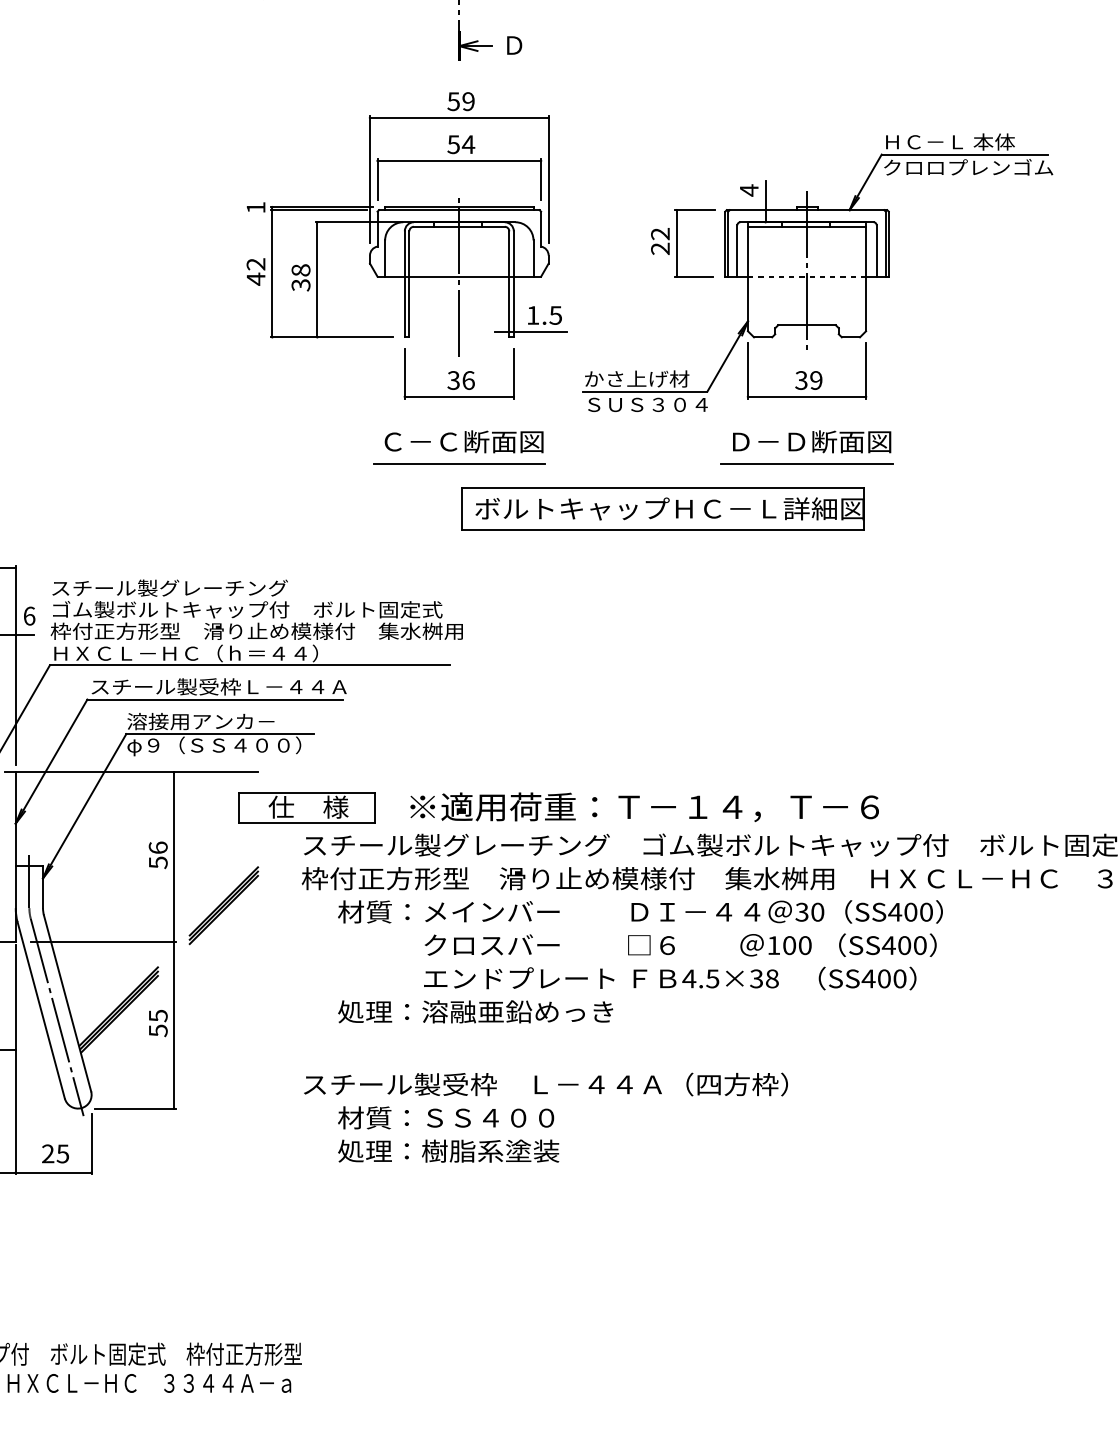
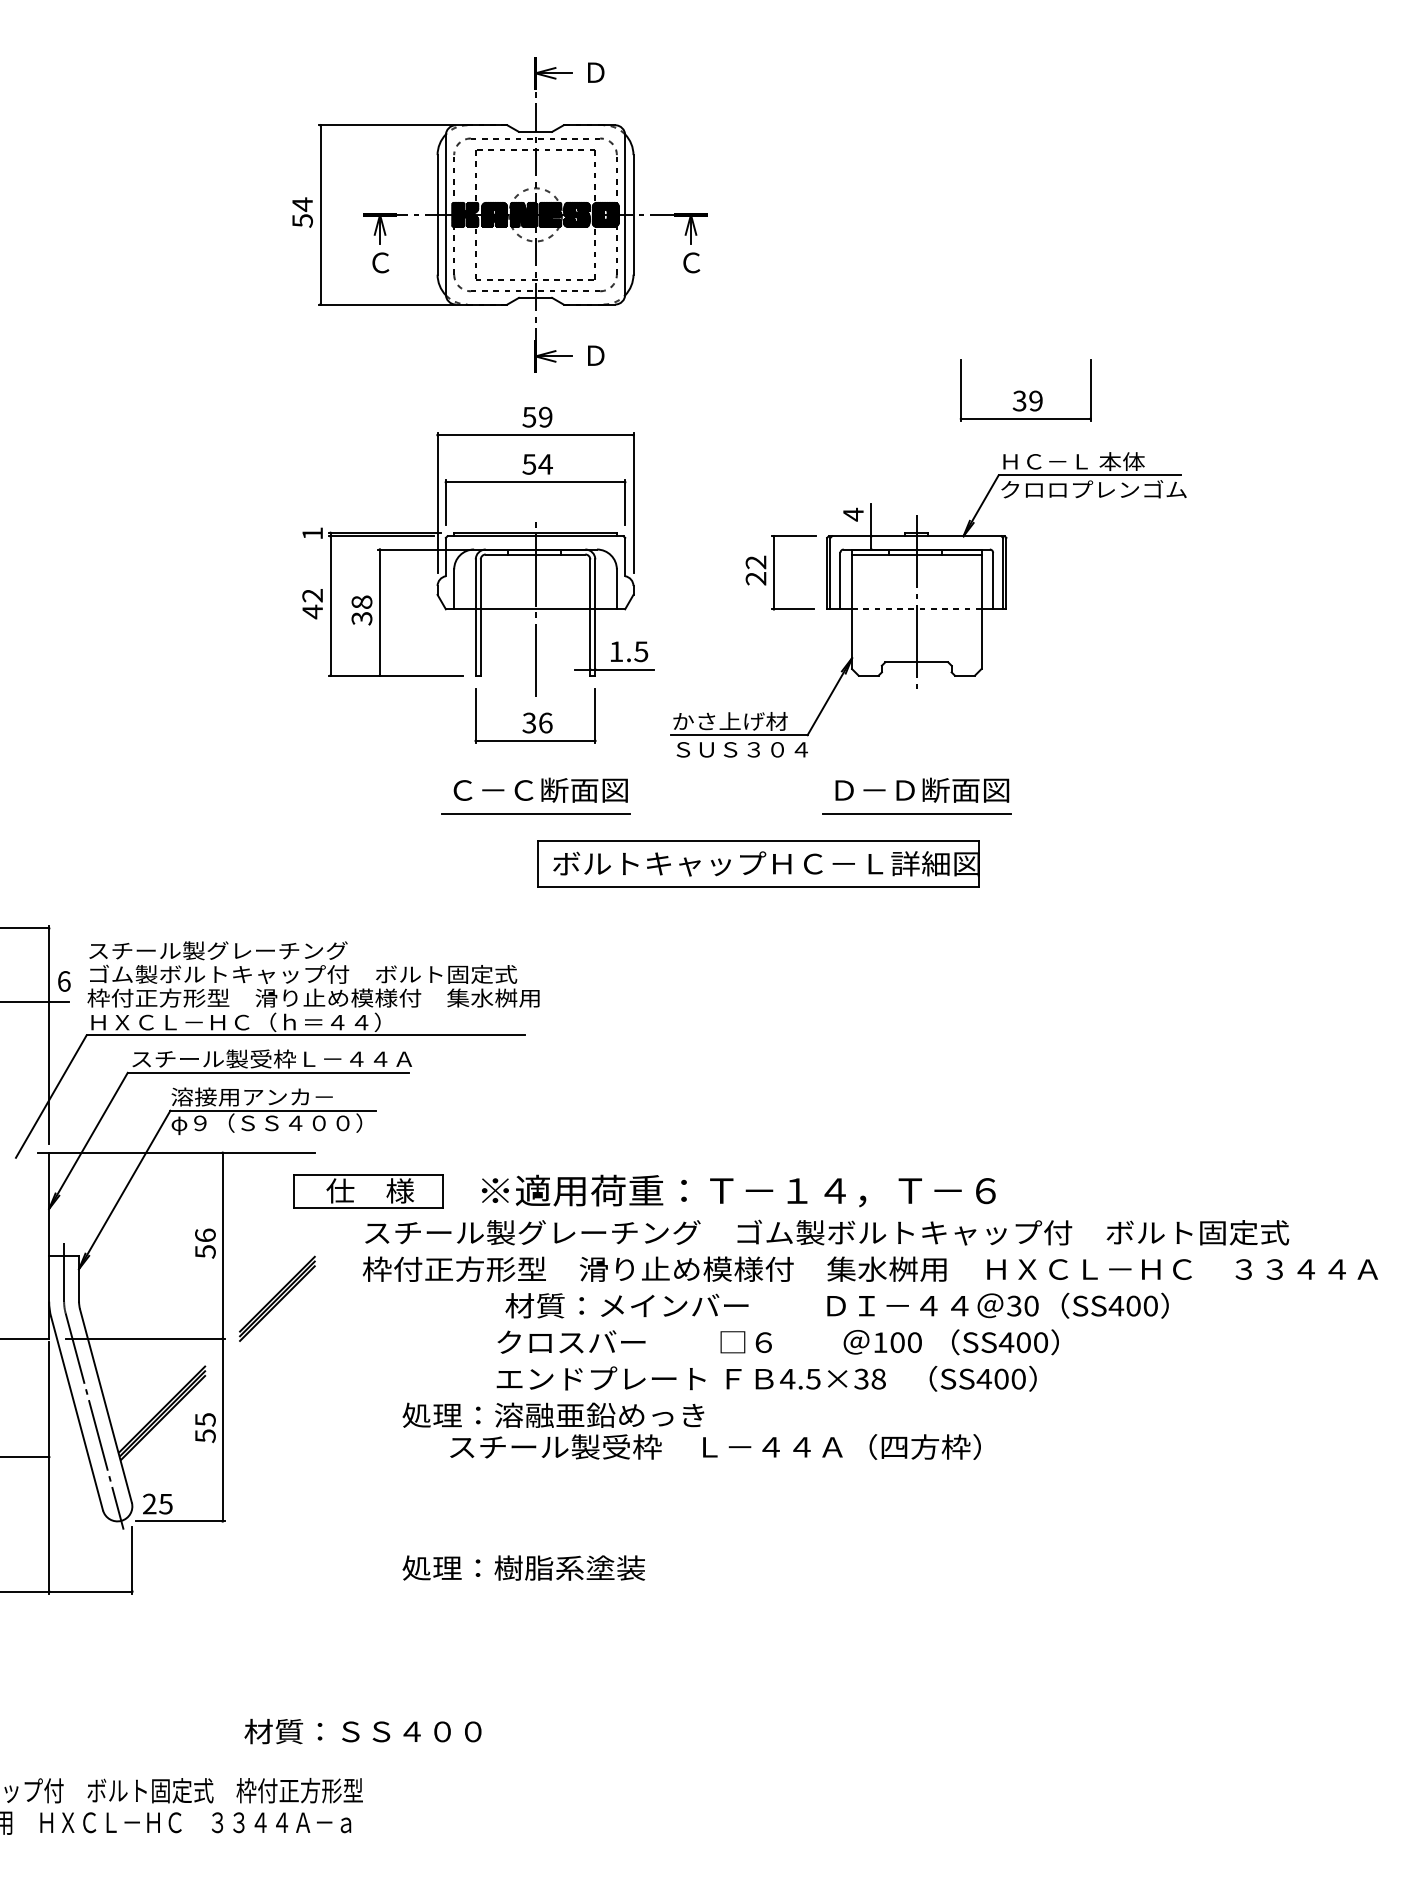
part: (806, 370) -> (1025, 390), moved
text: (639, 911) -> (836, 1305), moved
text: (545, 1084) -> (715, 1446), moved
text: (445, 1117) -> (362, 1731), moved
text: (55, 1153) -> (157, 1503), moved

